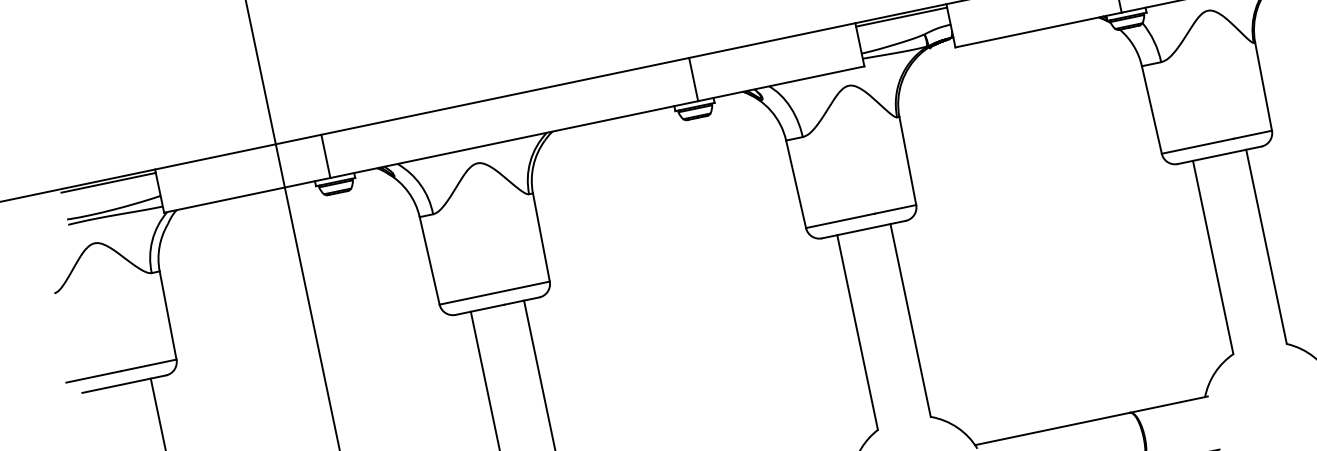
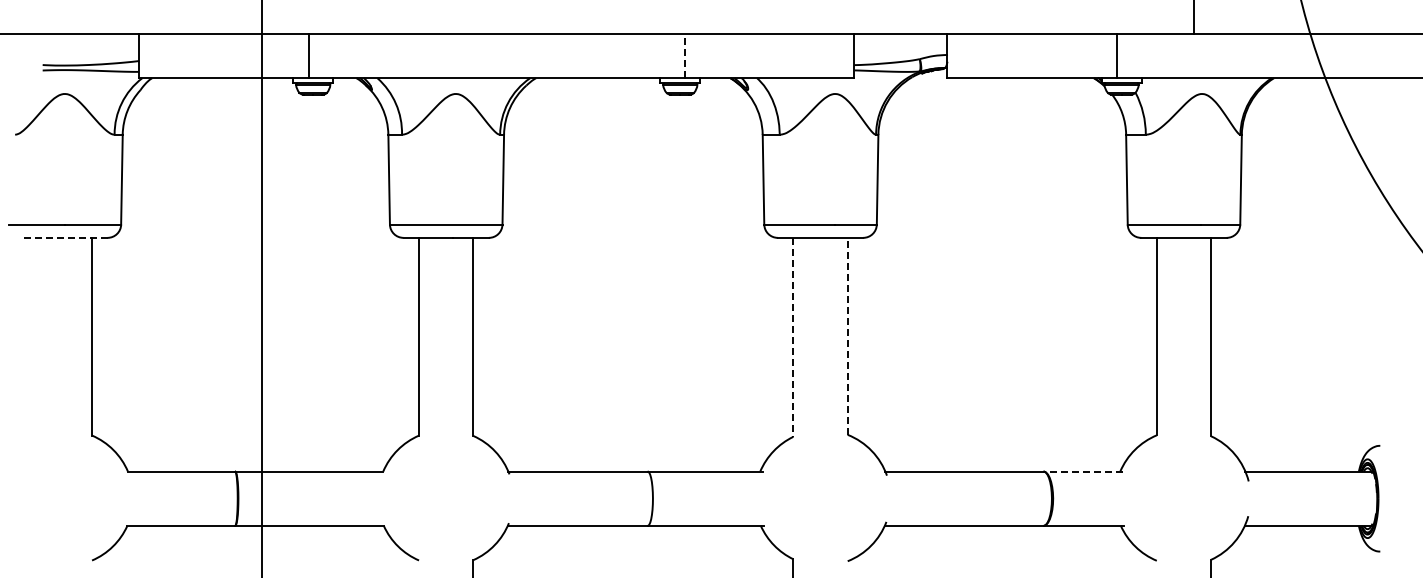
line: (901, 17) -> (900, 37), removed
line: (693, 78) -> (684, 55), solid -> dashed
line: (108, 182) -> (90, 37), removed
line: (910, 320) -> (847, 336), solid -> dashed
line: (857, 332) -> (793, 337), solid -> dashed
line: (123, 383) -> (64, 237), solid -> dashed
line: (1169, 404) -> (1083, 471), solid -> dashed

